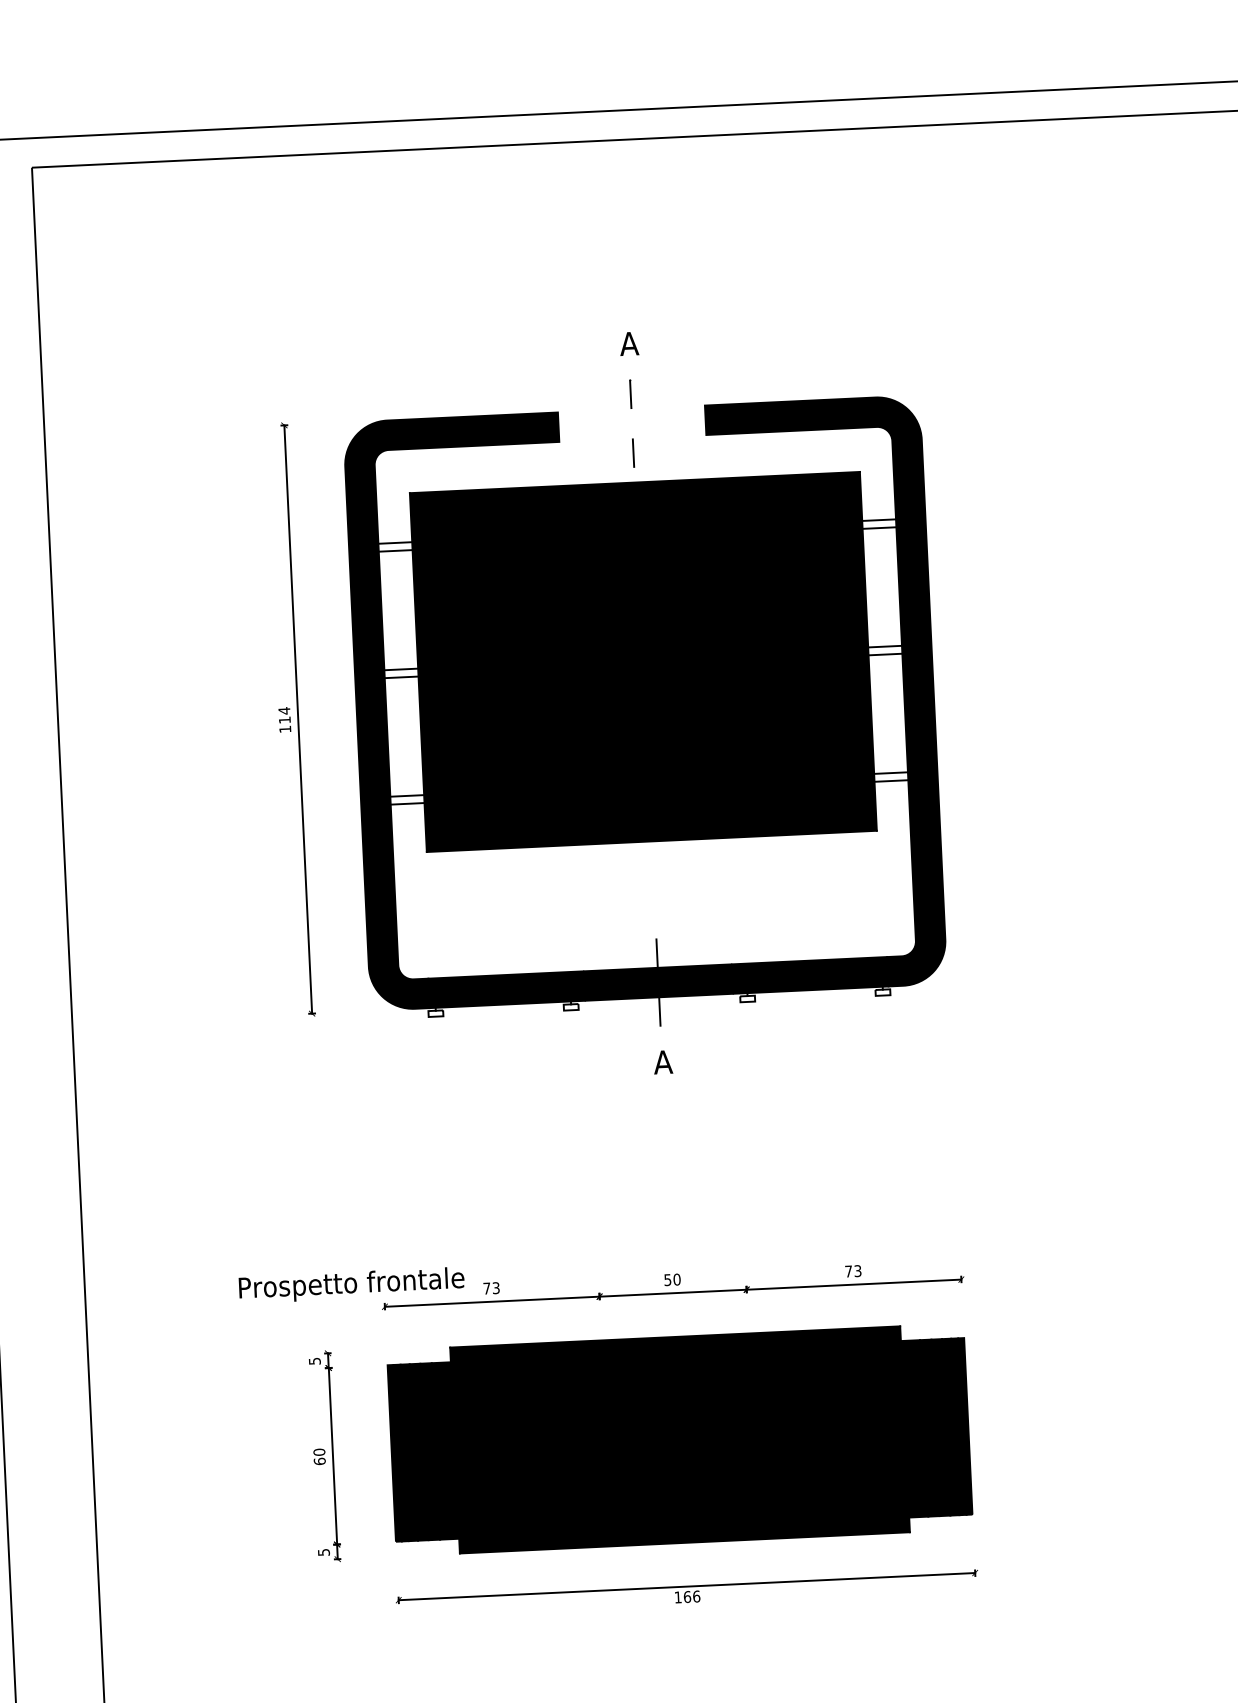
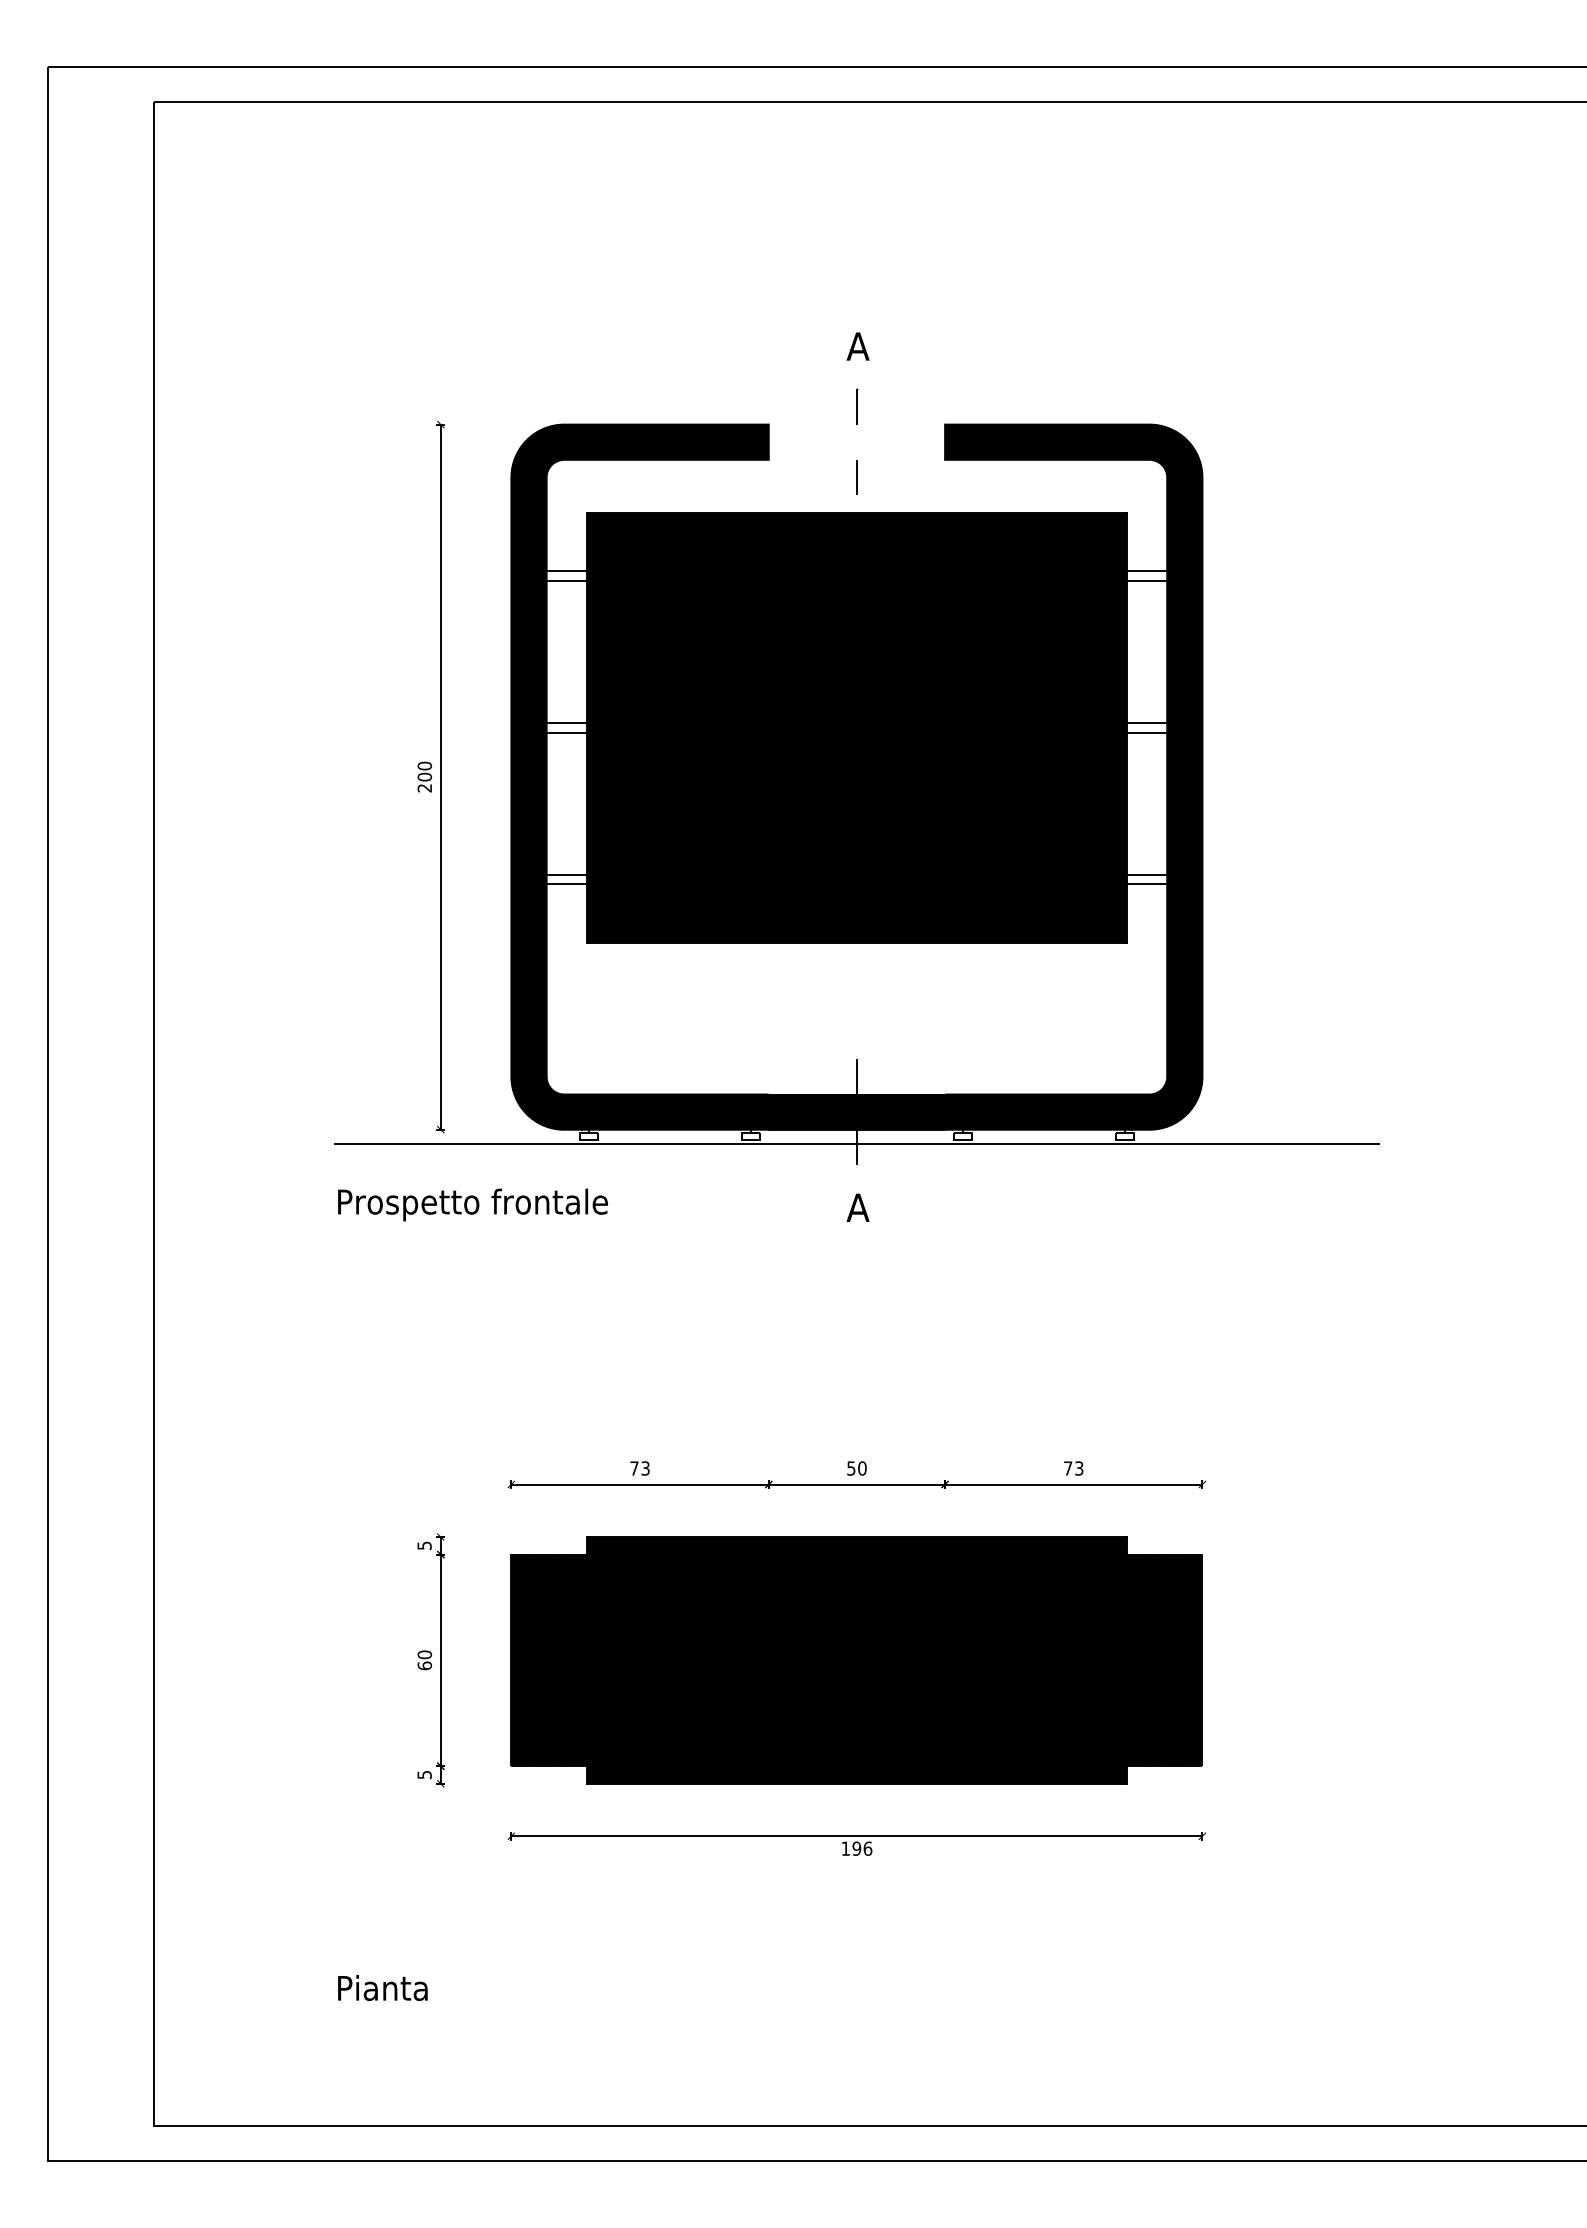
text: (284, 719) -> (424, 776), 114 -> 200
line: (659, 1008) -> (856, 1143), added
text: (351, 1284) -> (472, 1204), moved
text: (687, 1596) -> (856, 1848), 166 -> 196

